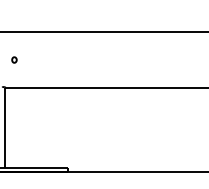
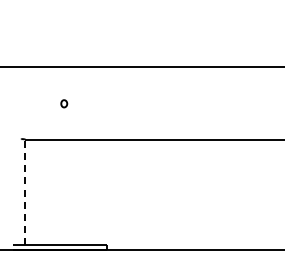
part: (14, 59) -> (64, 103), moved
line: (5, 127) -> (25, 192), solid -> dashed

